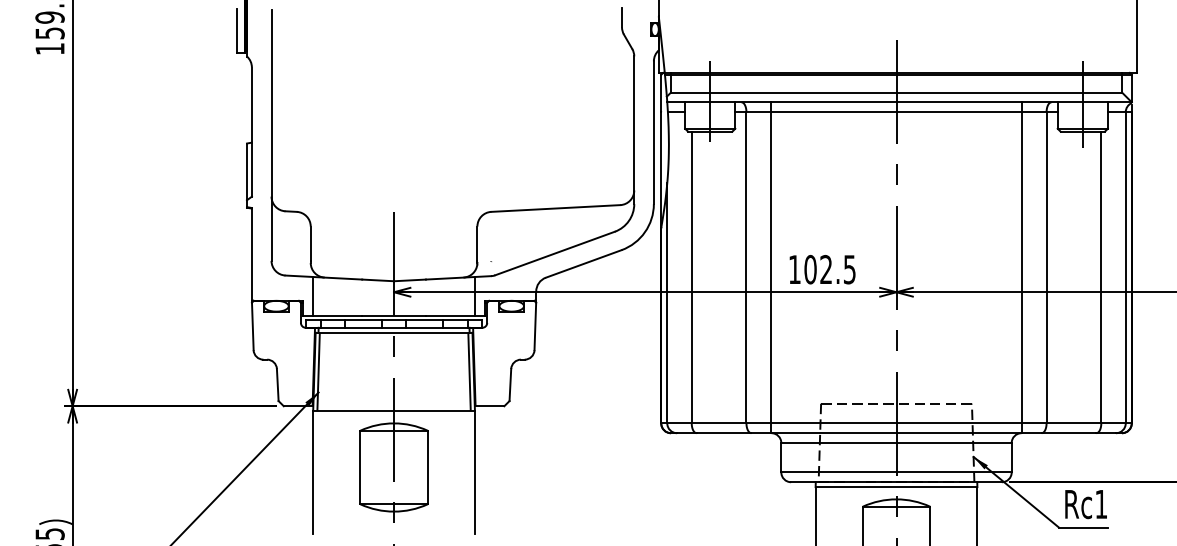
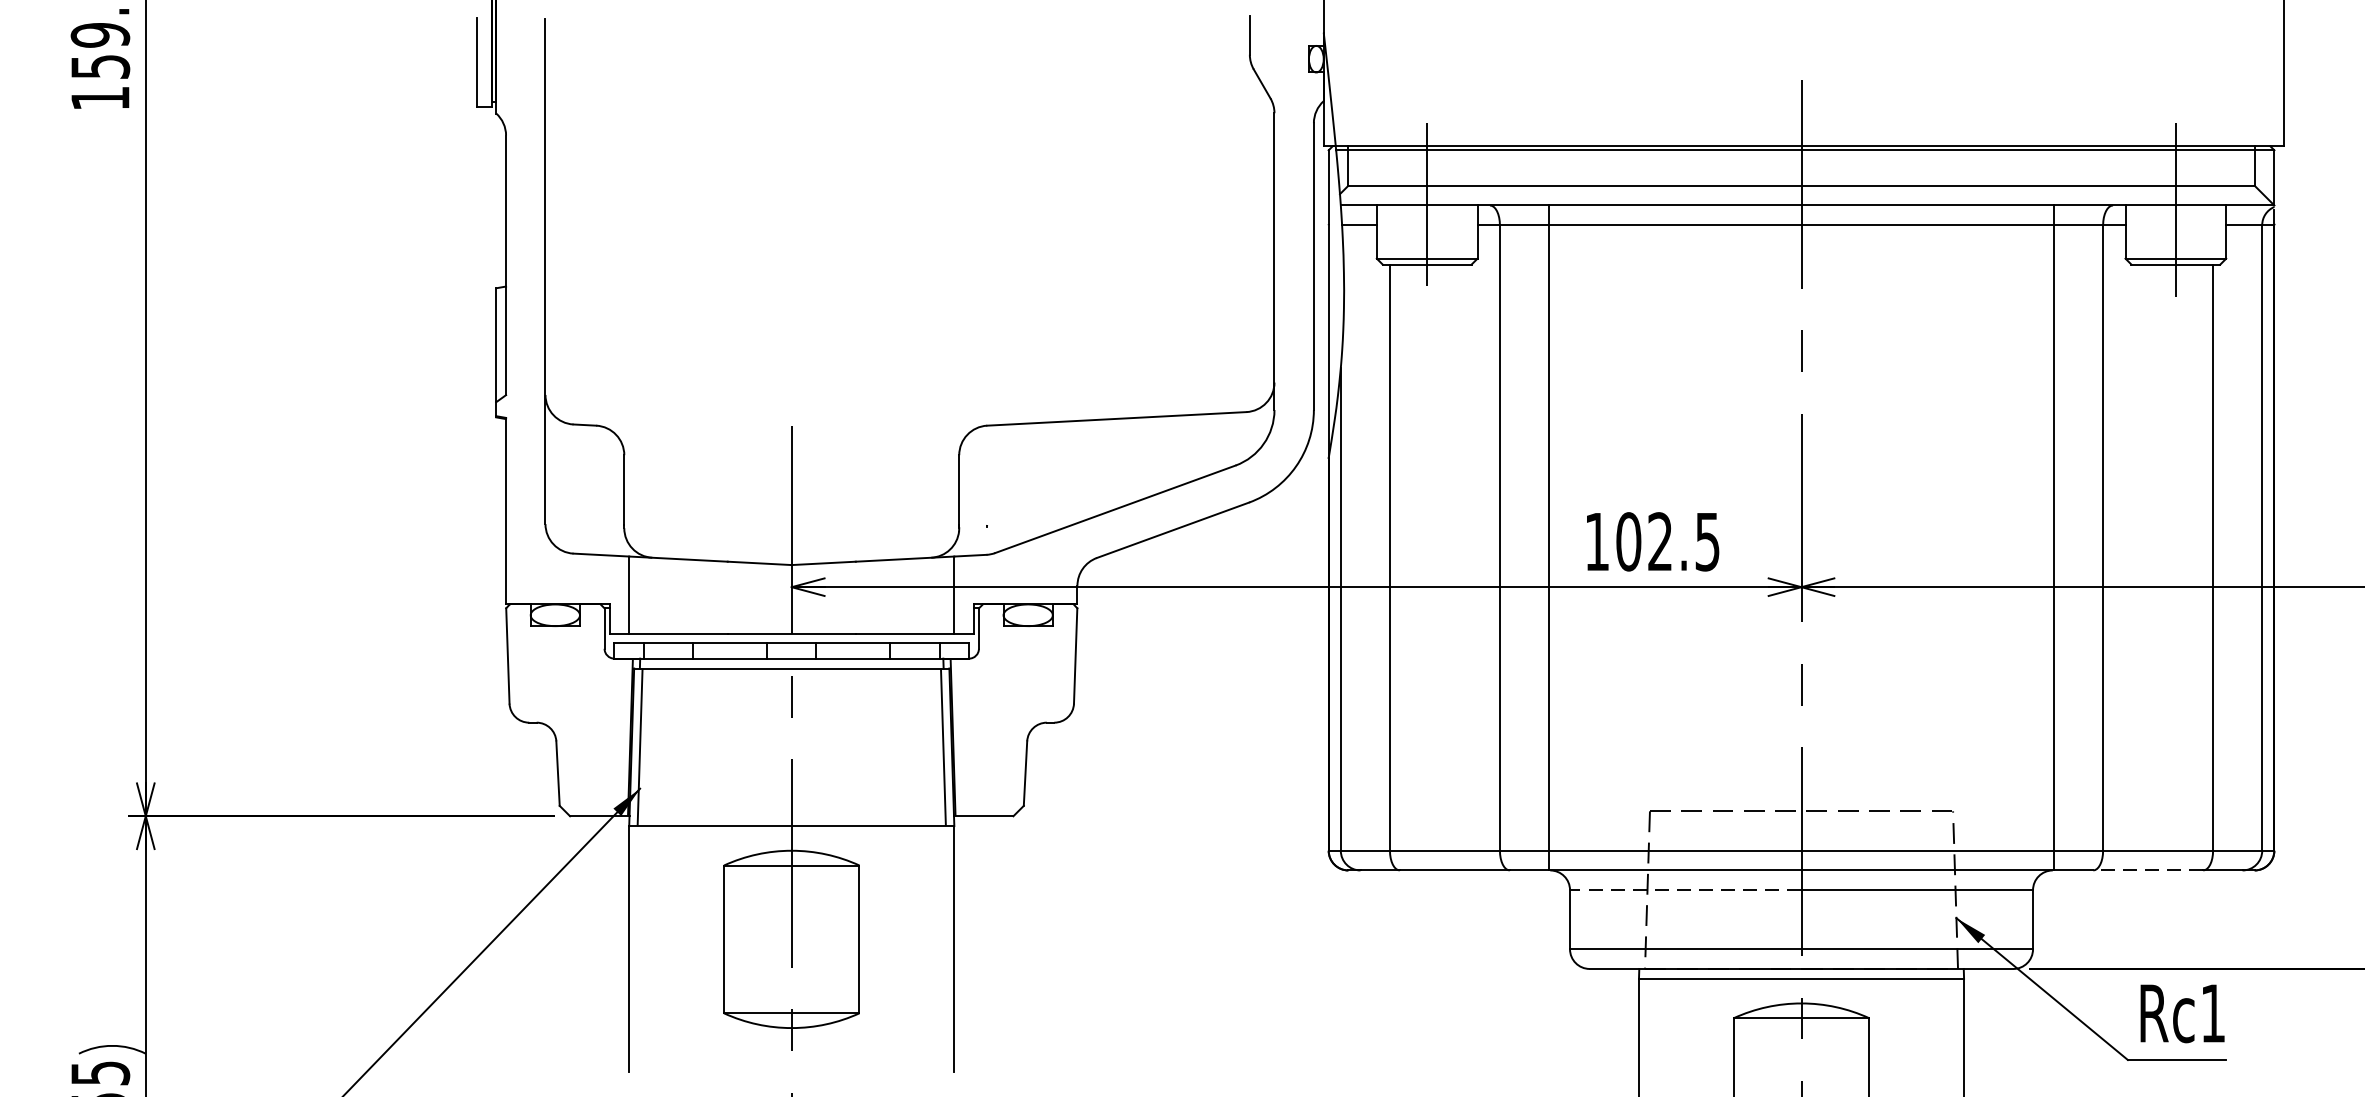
line: (1068, 433) -> (2147, 871), solid -> dashed
line: (838, 443) -> (1684, 891), solid -> dashed

